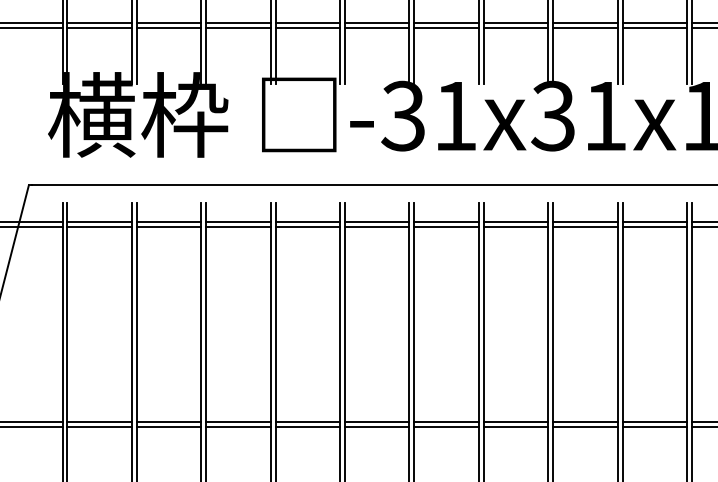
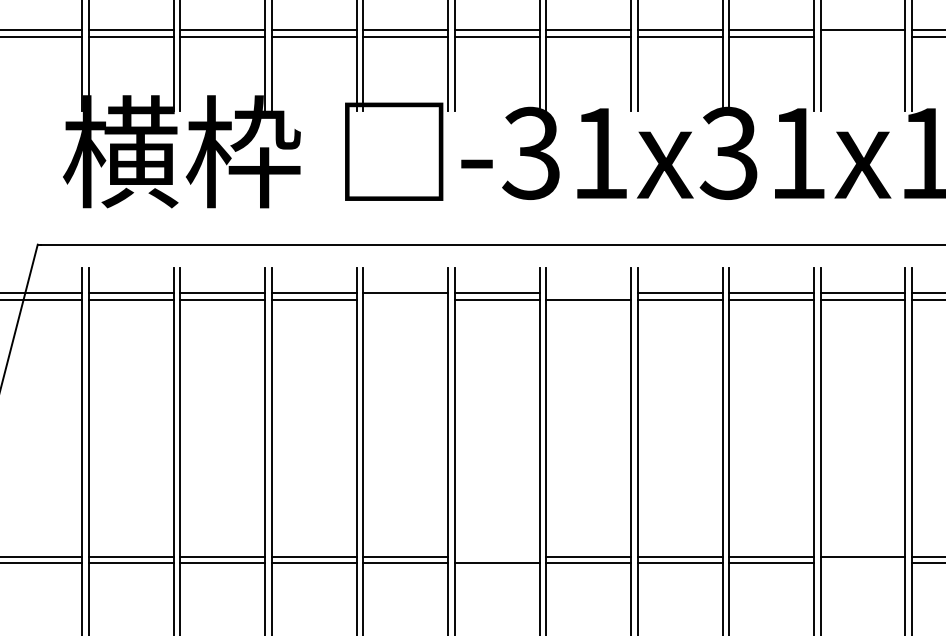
line: (654, 27) -> (862, 36), removed
line: (446, 222) -> (588, 293), removed
line: (307, 226) -> (405, 299), removed
line: (376, 421) -> (496, 556), removed
line: (654, 427) -> (862, 563), removed

